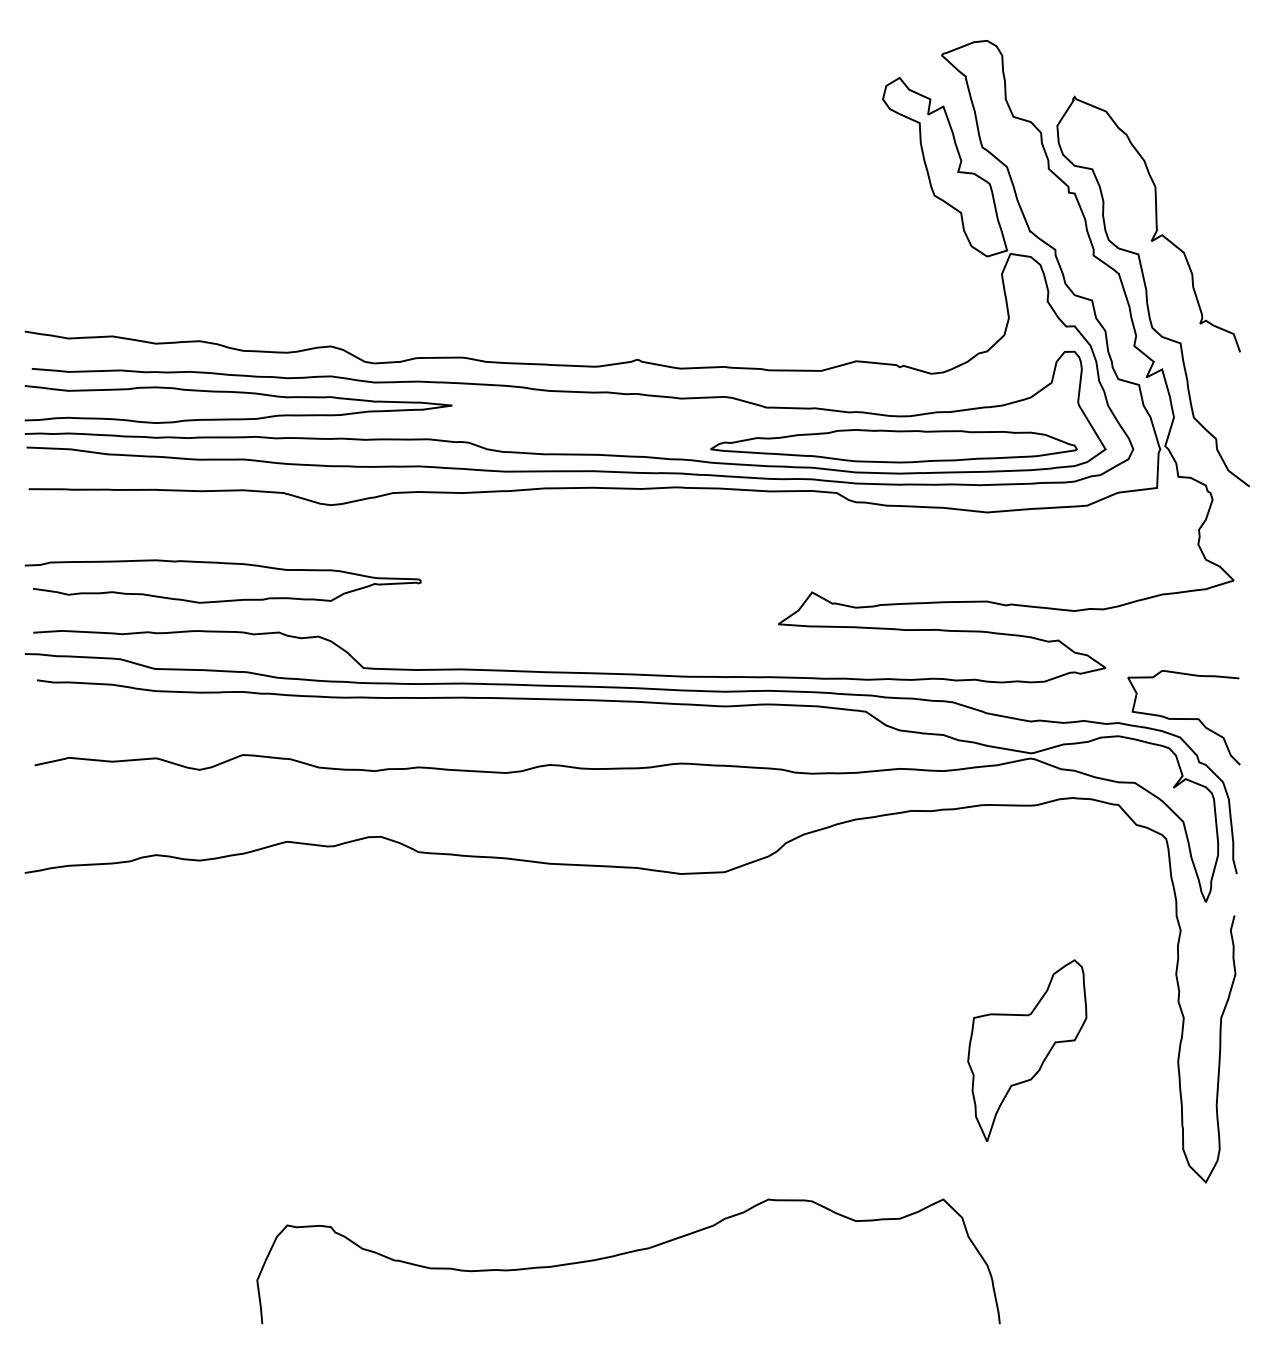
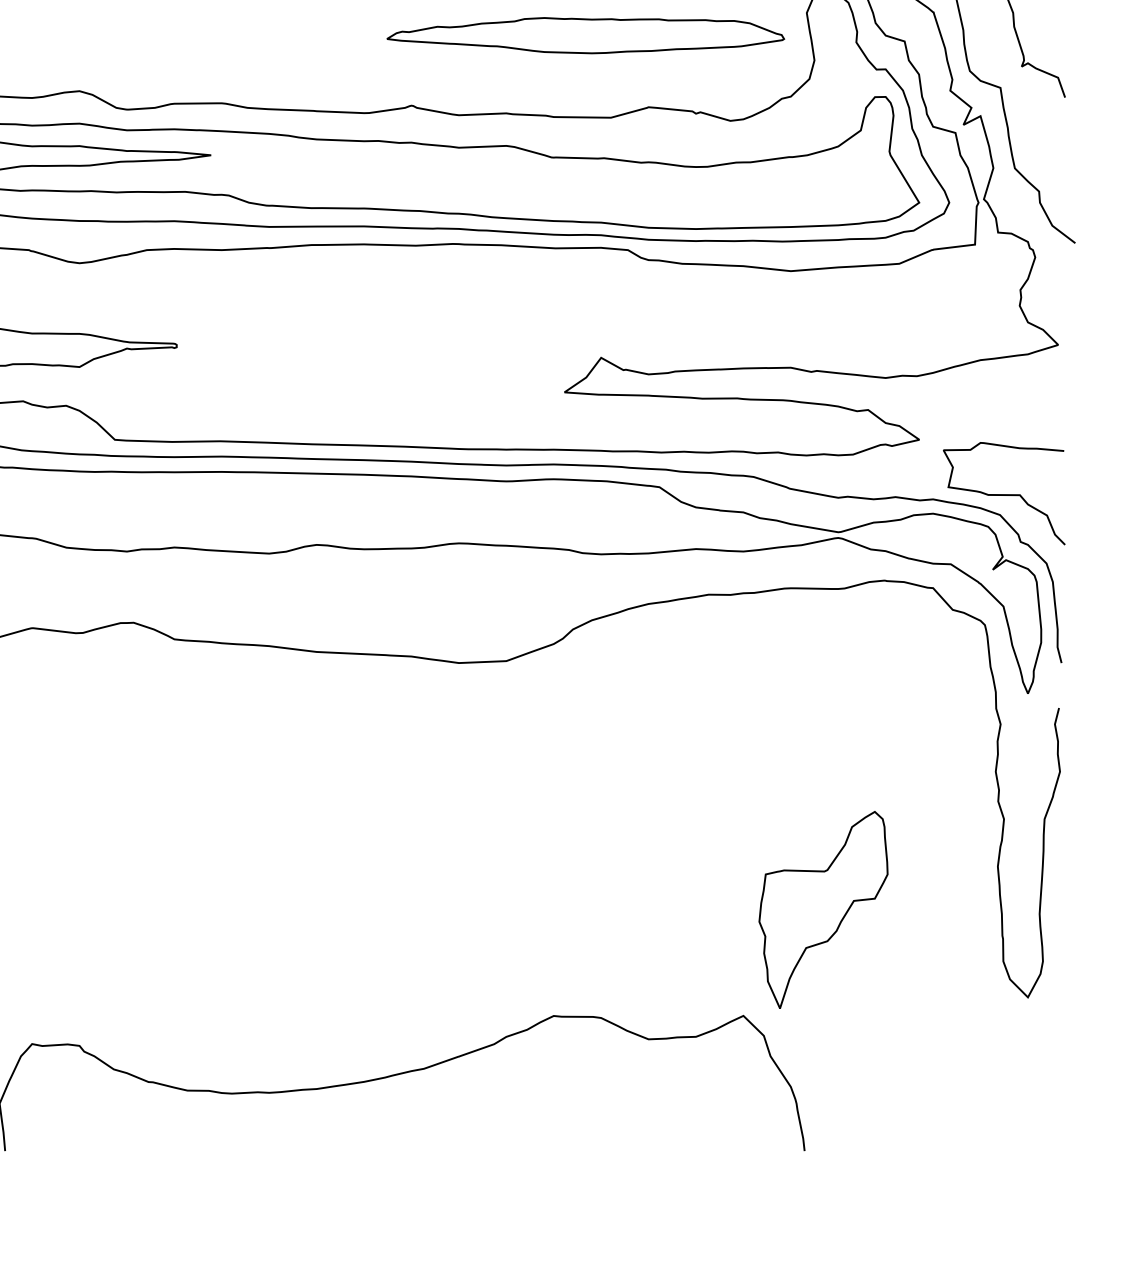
part: (893, 446) -> (585, 35), moved
part: (1027, 1050) -> (823, 909), moved

